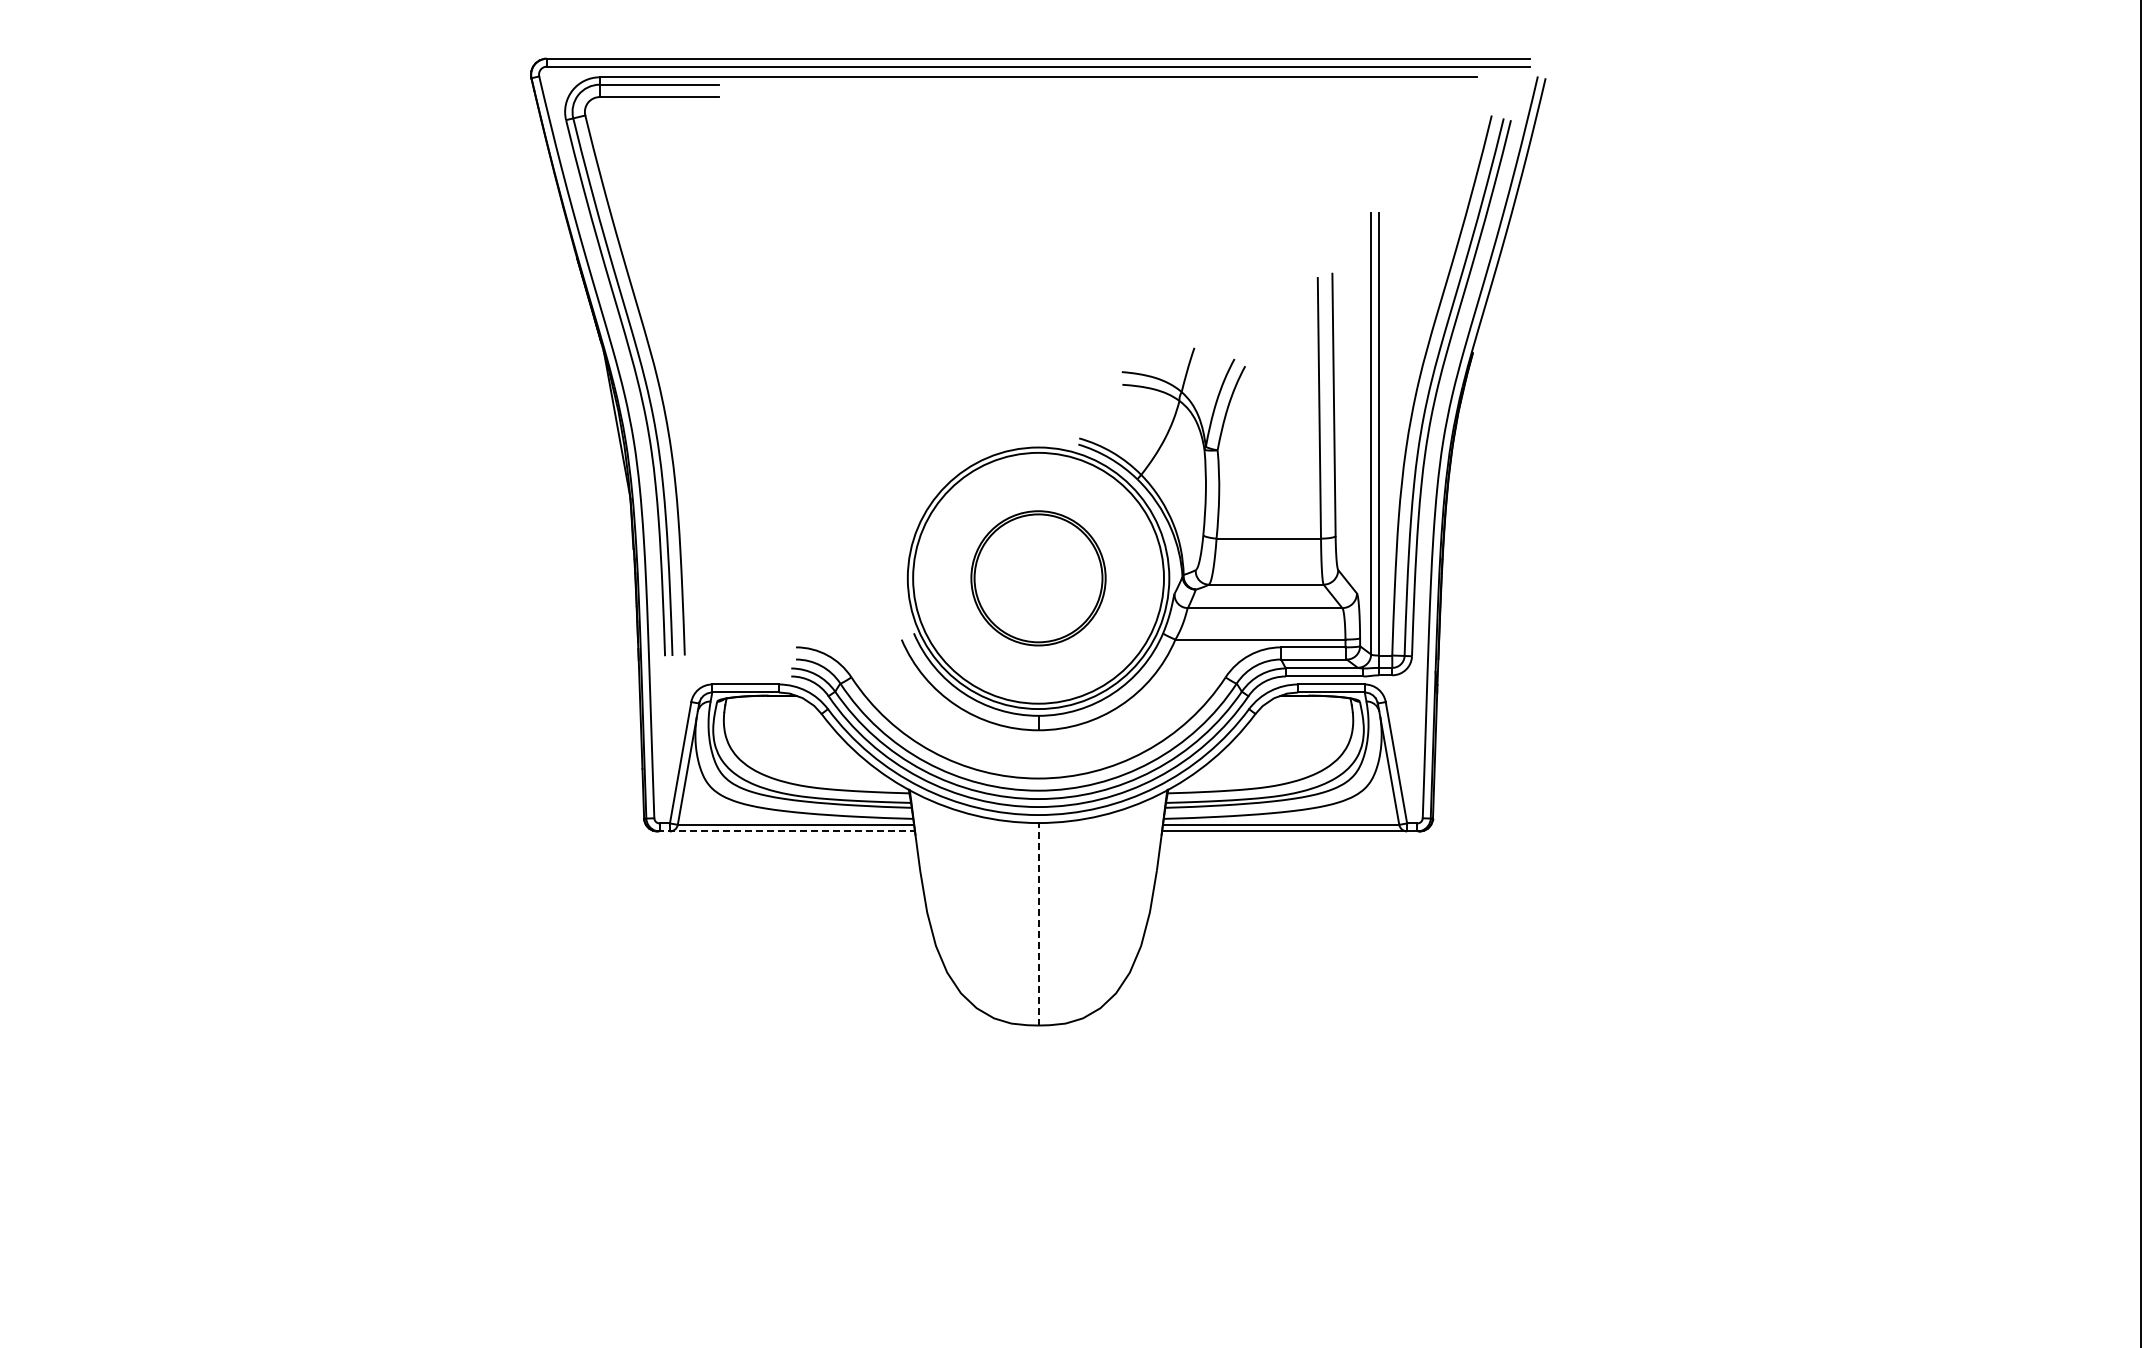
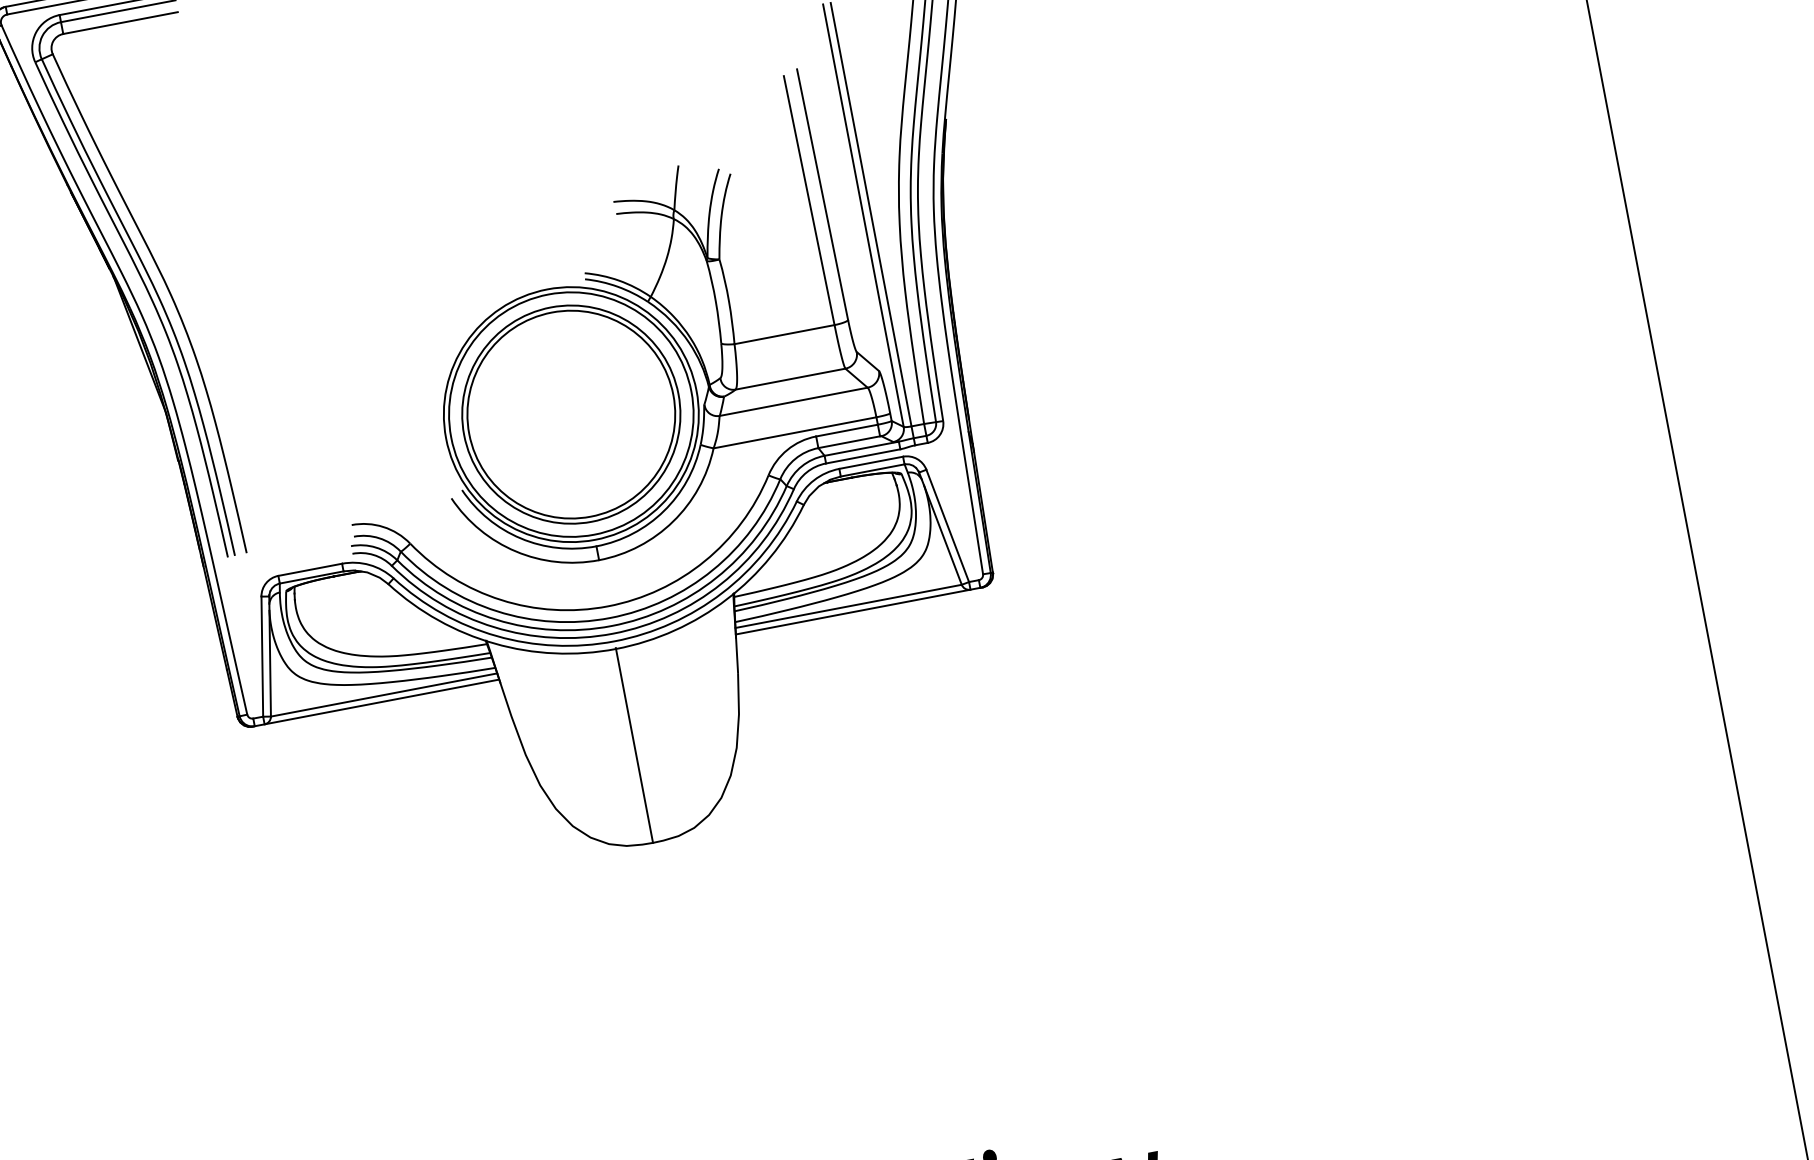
part: (1038, 578) -> (571, 414), size x1.67
line: (785, 831) -> (375, 703), dashed -> solid
line: (1038, 923) -> (634, 745), dashed -> solid

